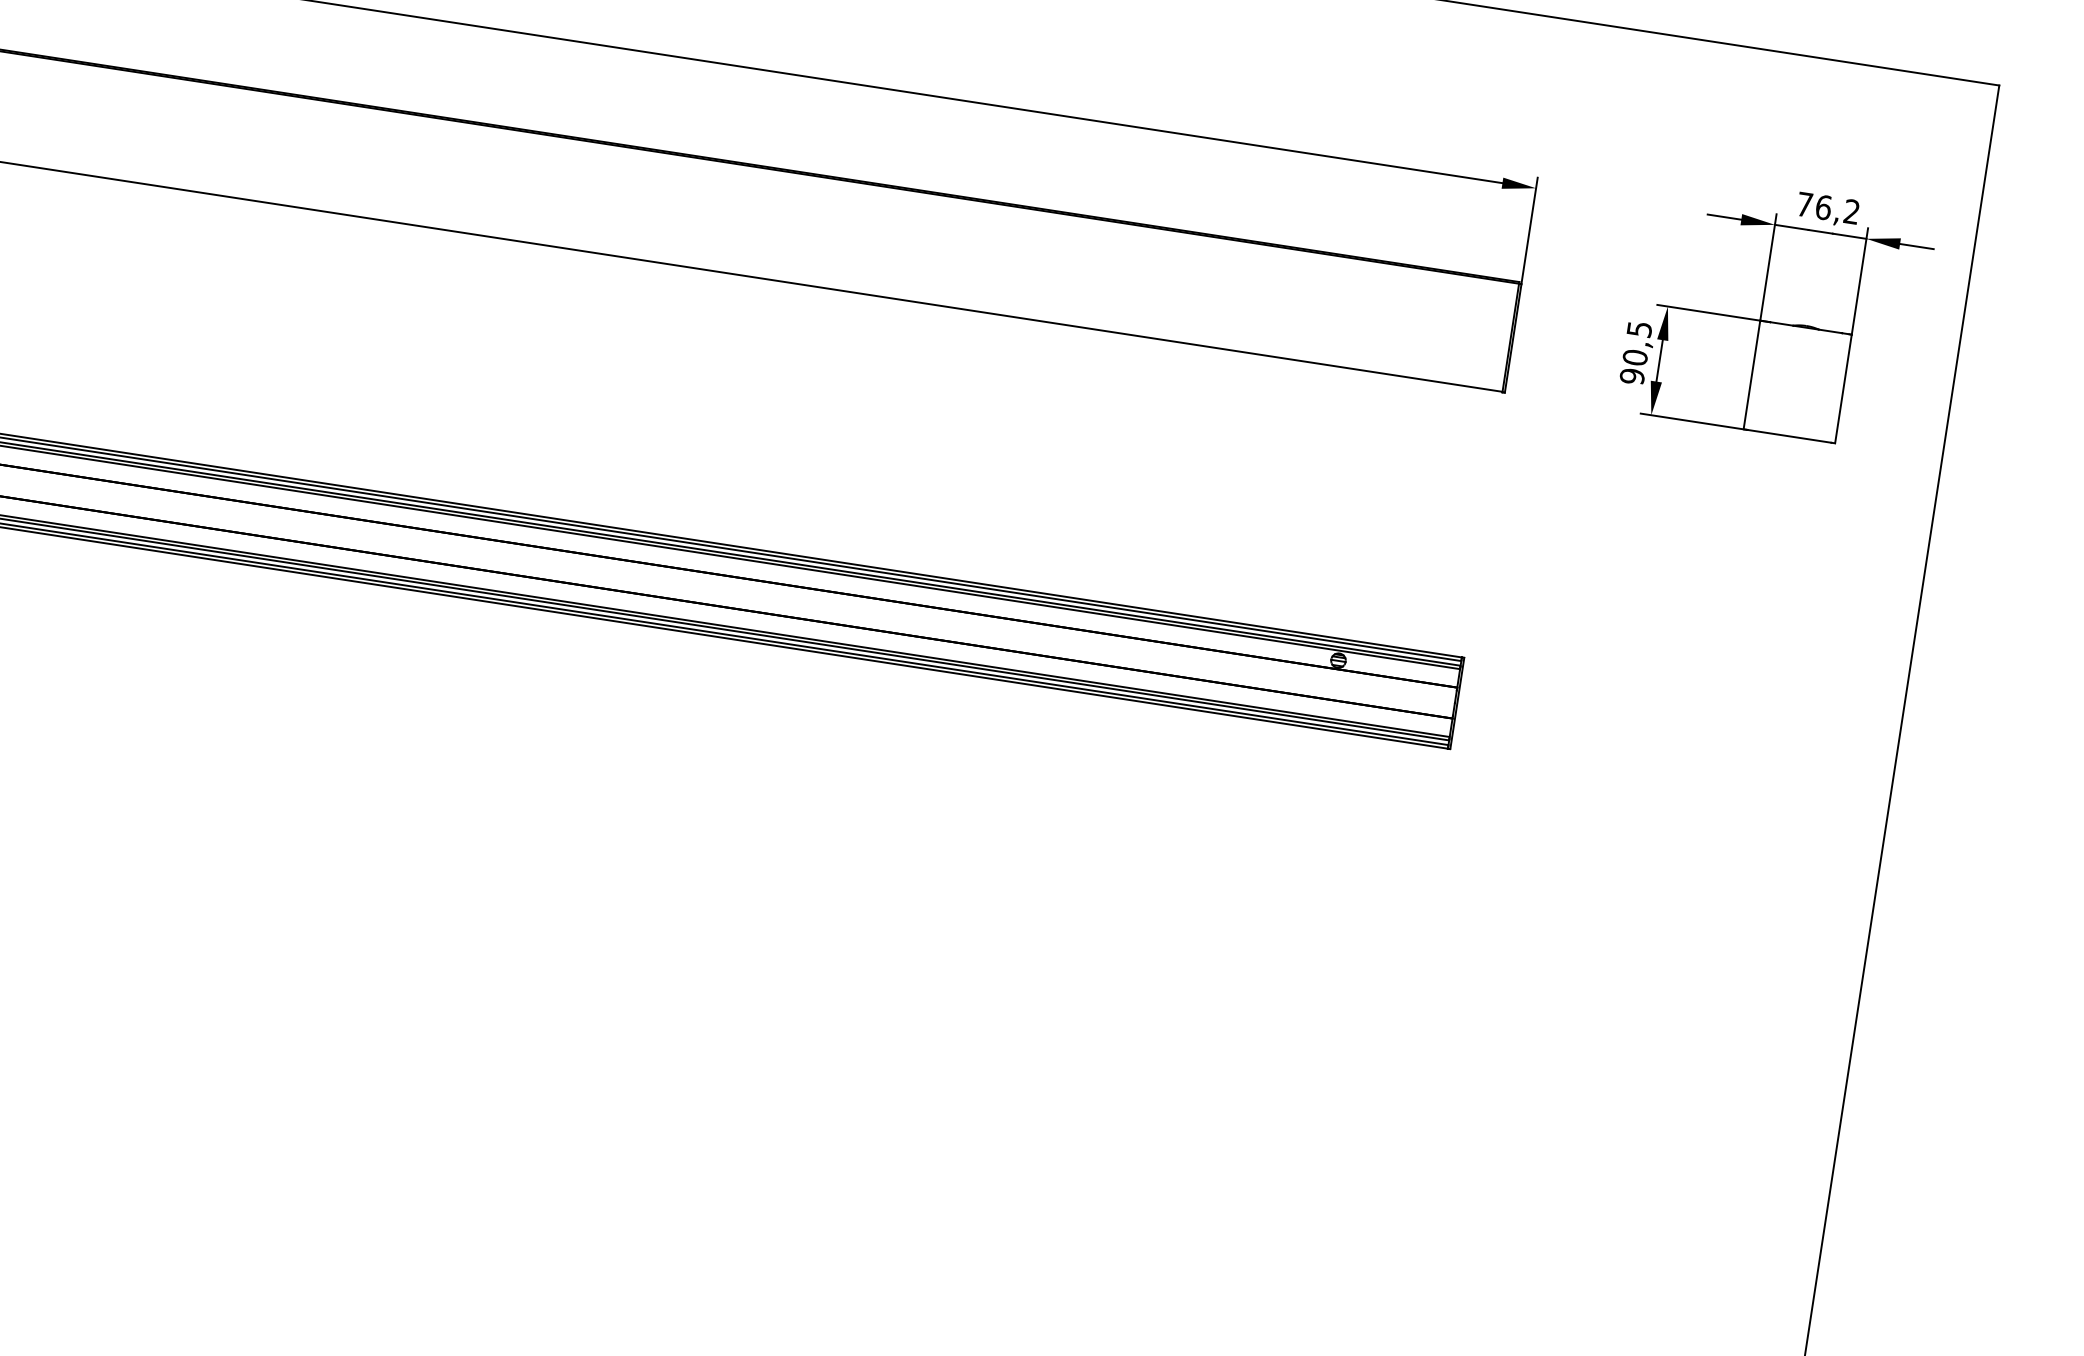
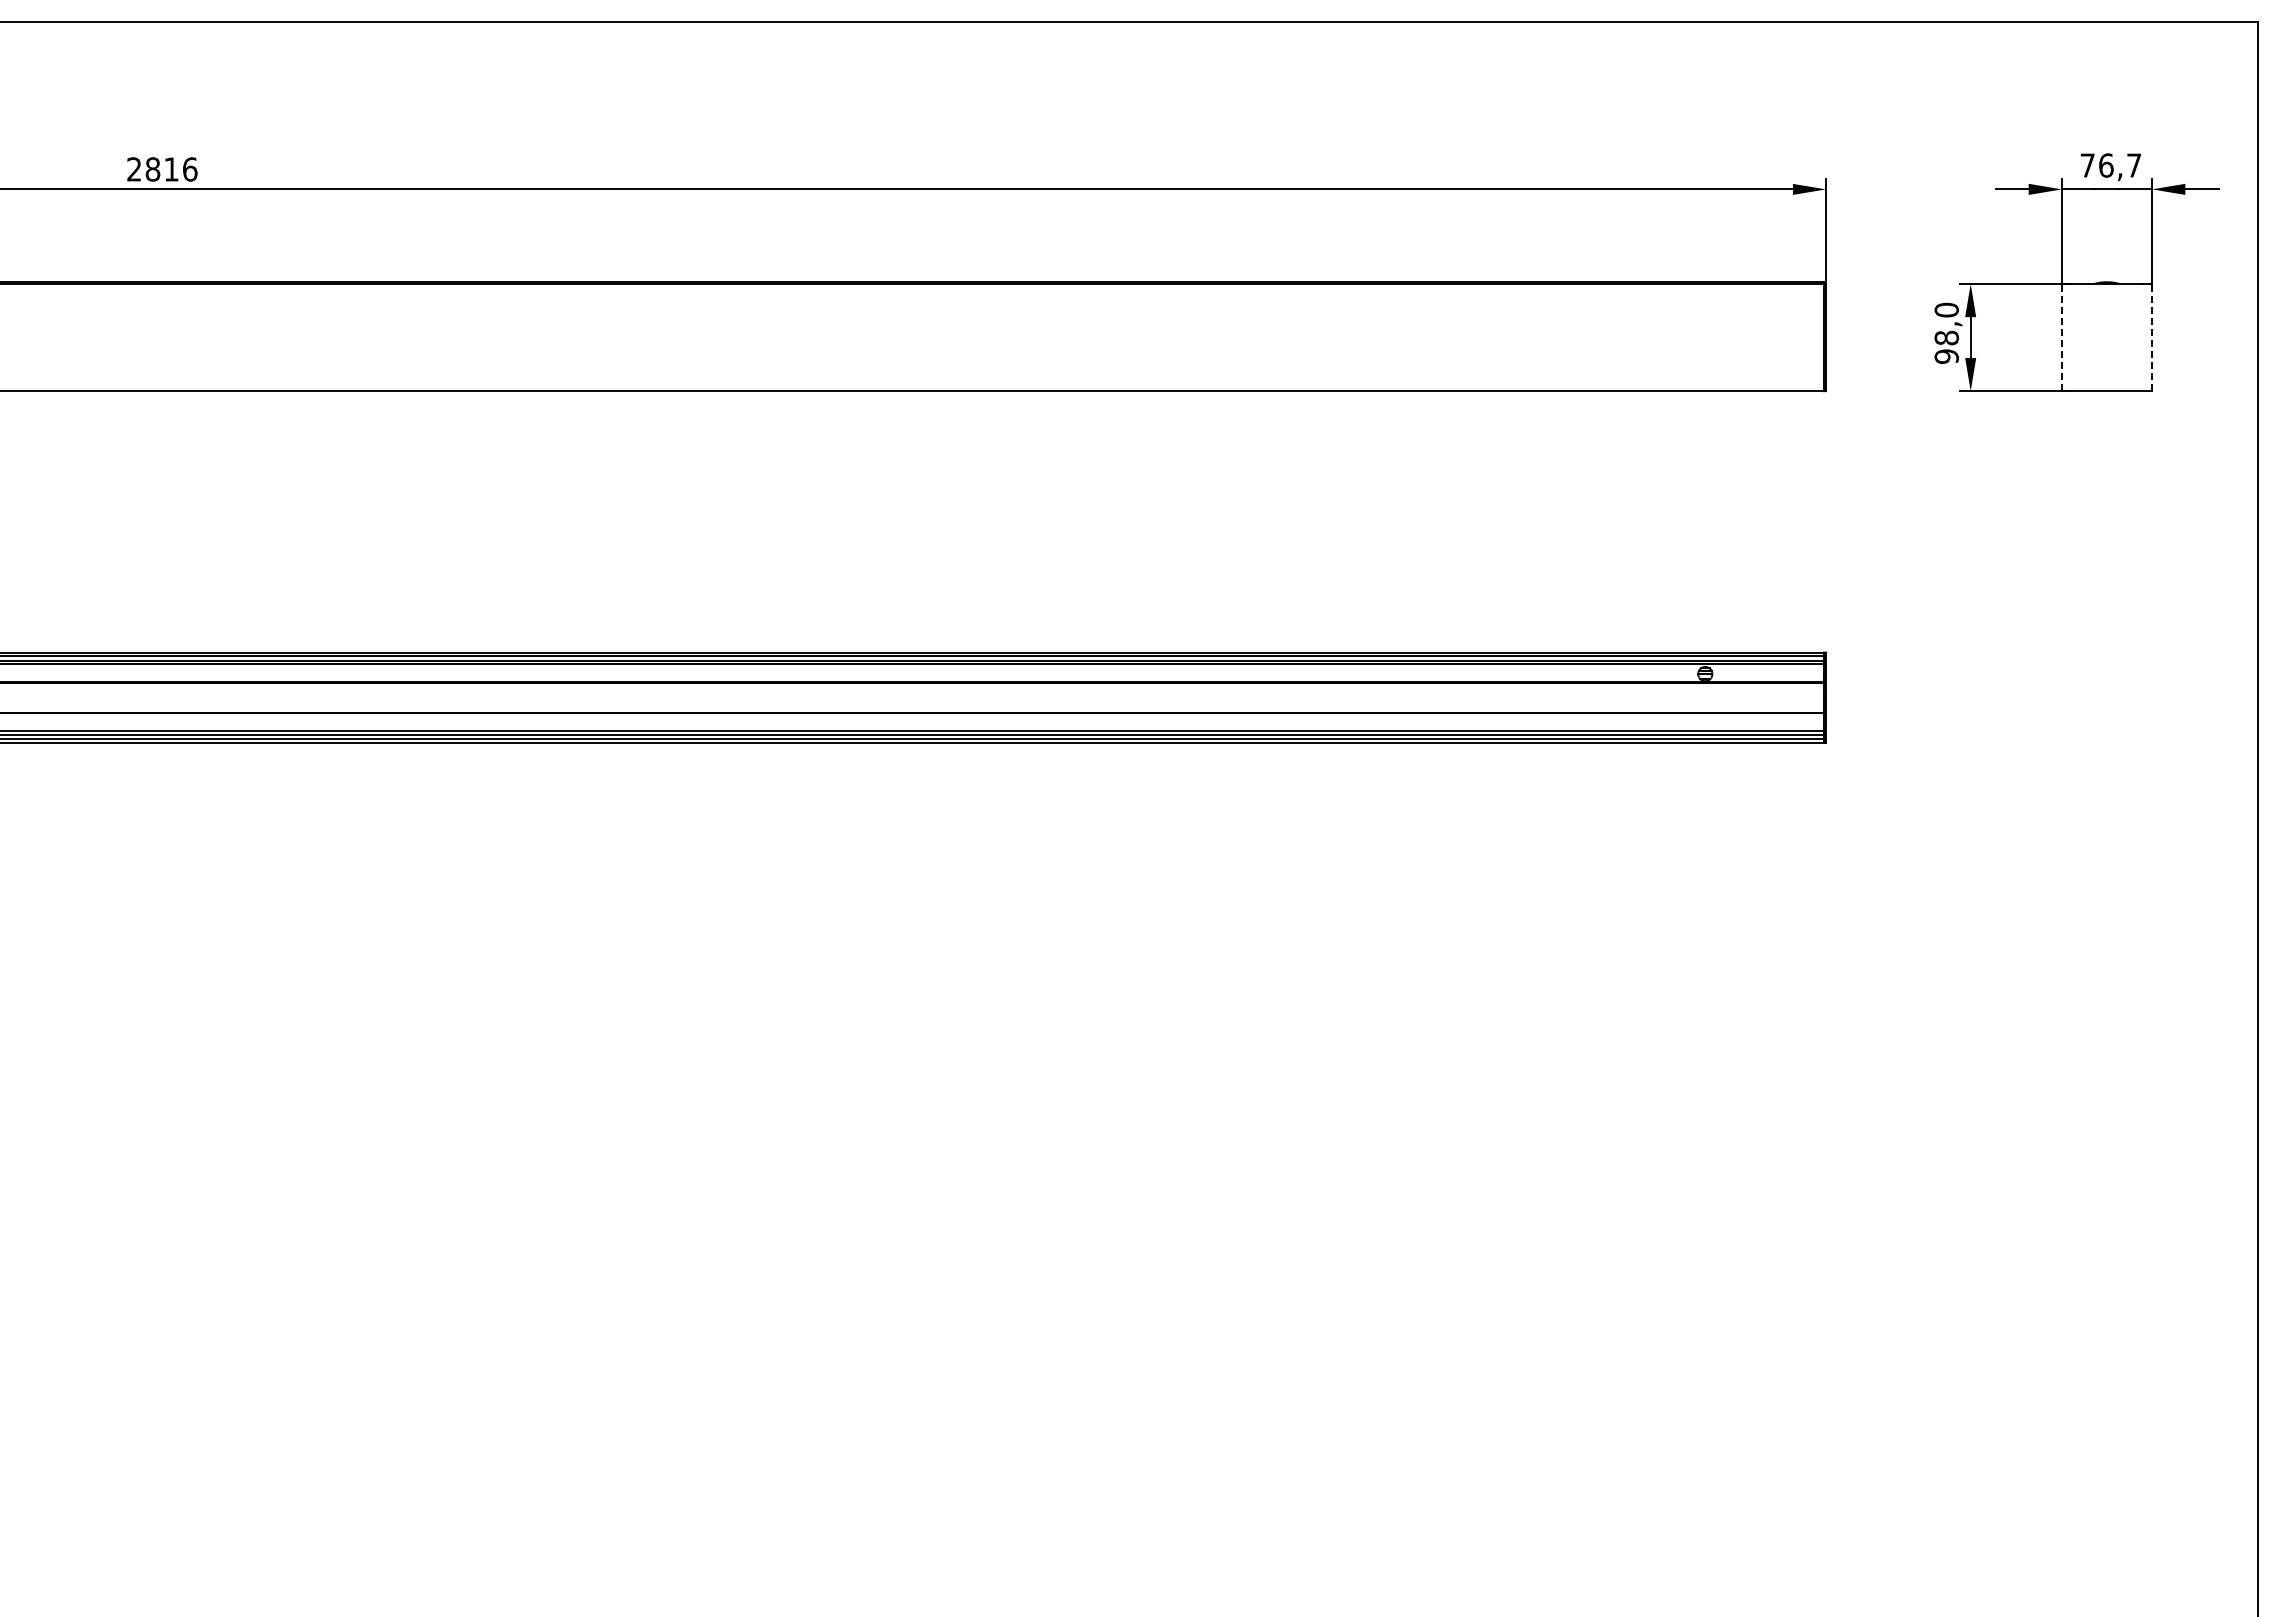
text: (1851, 211) -> (2133, 165), 76,2 -> 76,7
text: (1637, 342) -> (1946, 323), 90,5 -> 98,0
line: (1751, 374) -> (2061, 337), solid -> dashed
line: (1843, 388) -> (2152, 337), solid -> dashed

